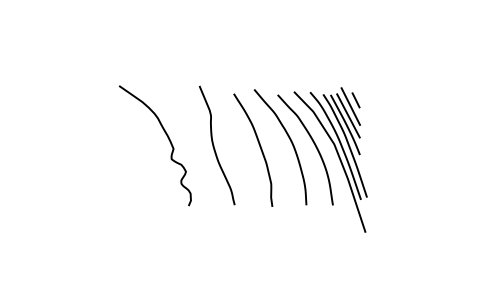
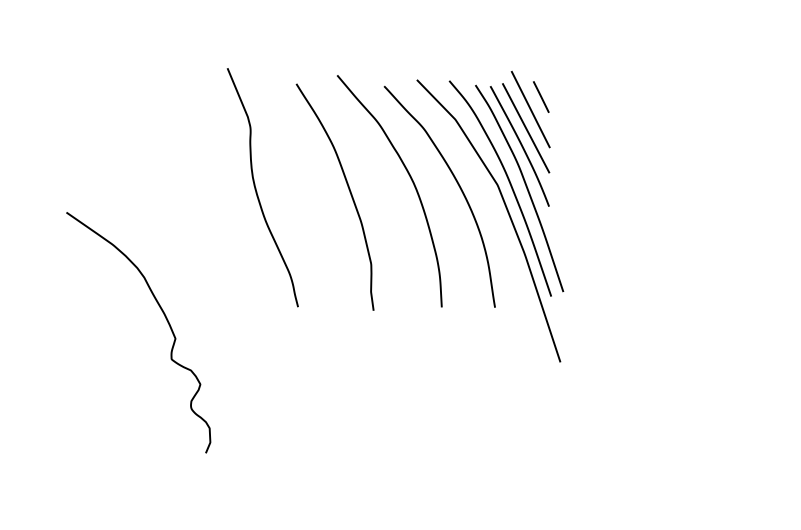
curve: (168, 140) -> (165, 321), moved

